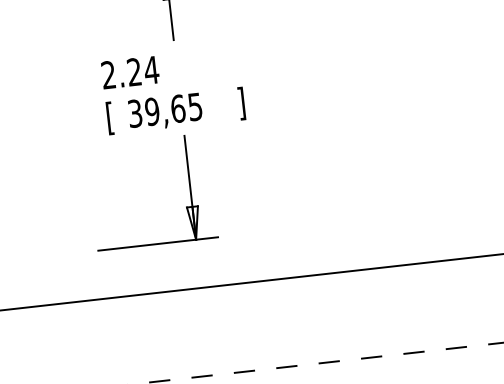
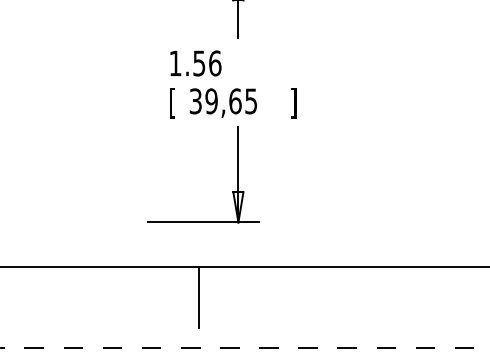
text: (130, 72) -> (195, 63), 2.24 -> 1.56
line: (162, 325) -> (198, 297), added

